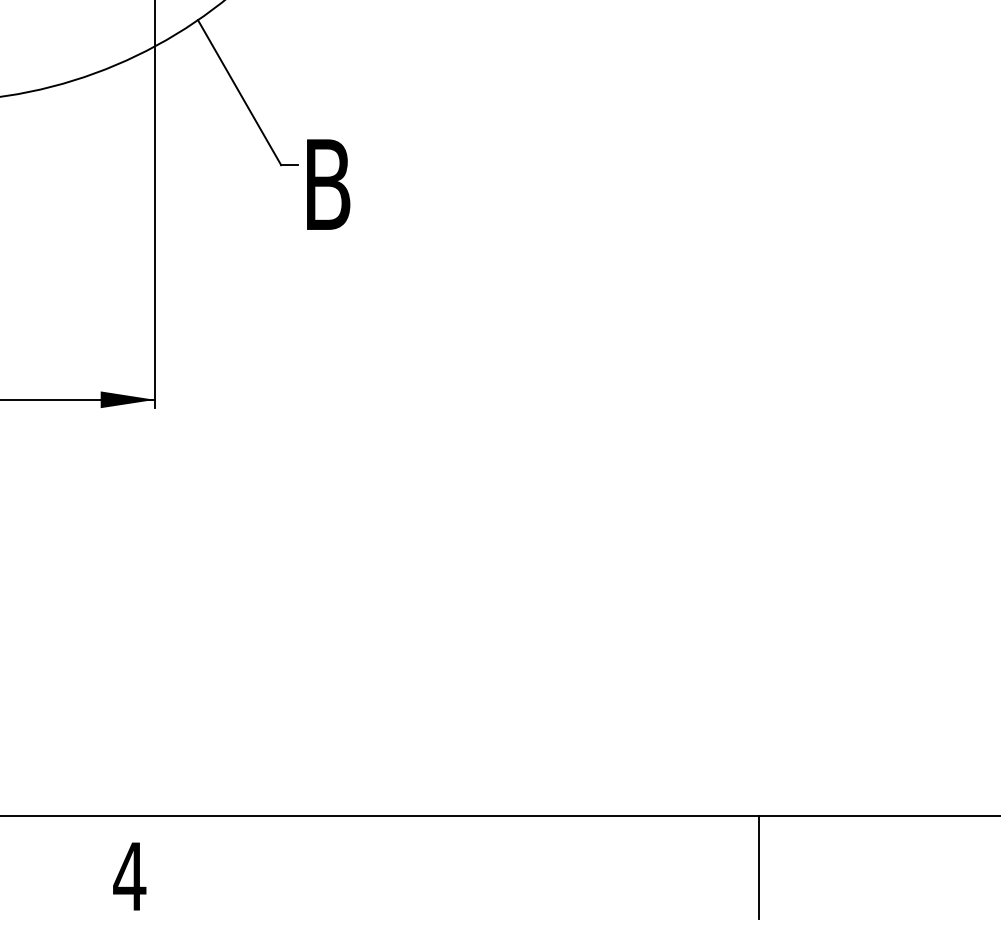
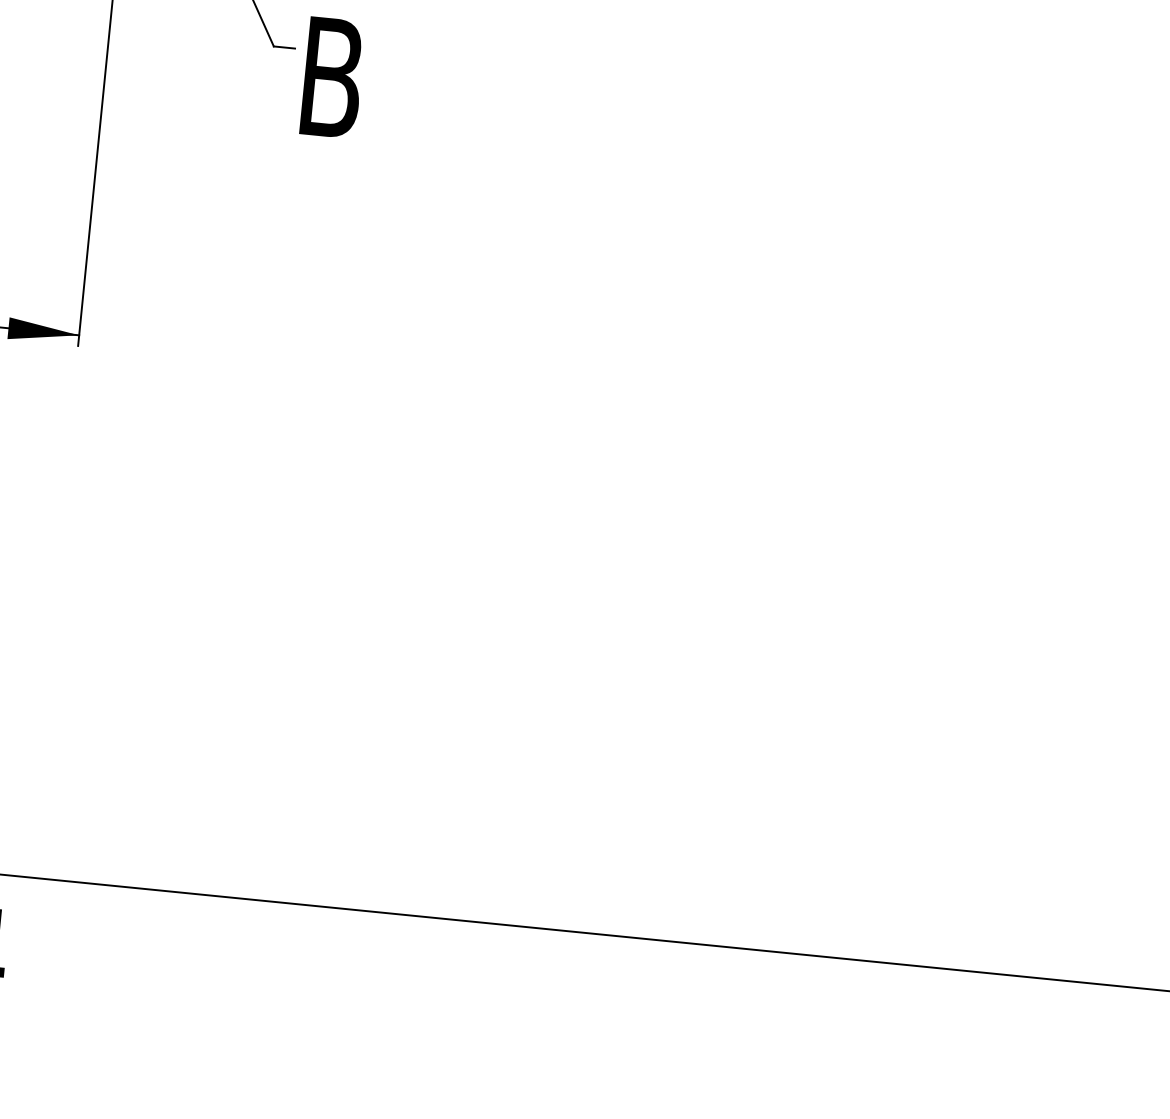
line: (758, 867) -> (803, 1022), removed

